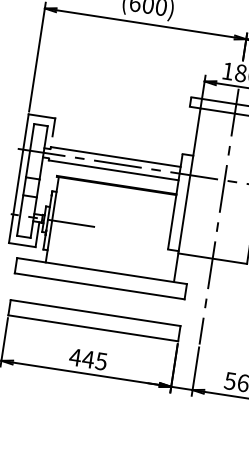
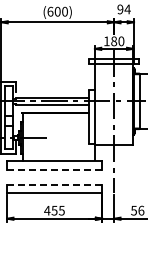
line: (99, 285) -> (54, 169), solid -> dashed
line: (95, 312) -> (54, 184), solid -> dashed
text: (88, 359) -> (54, 210), 445 -> 455

